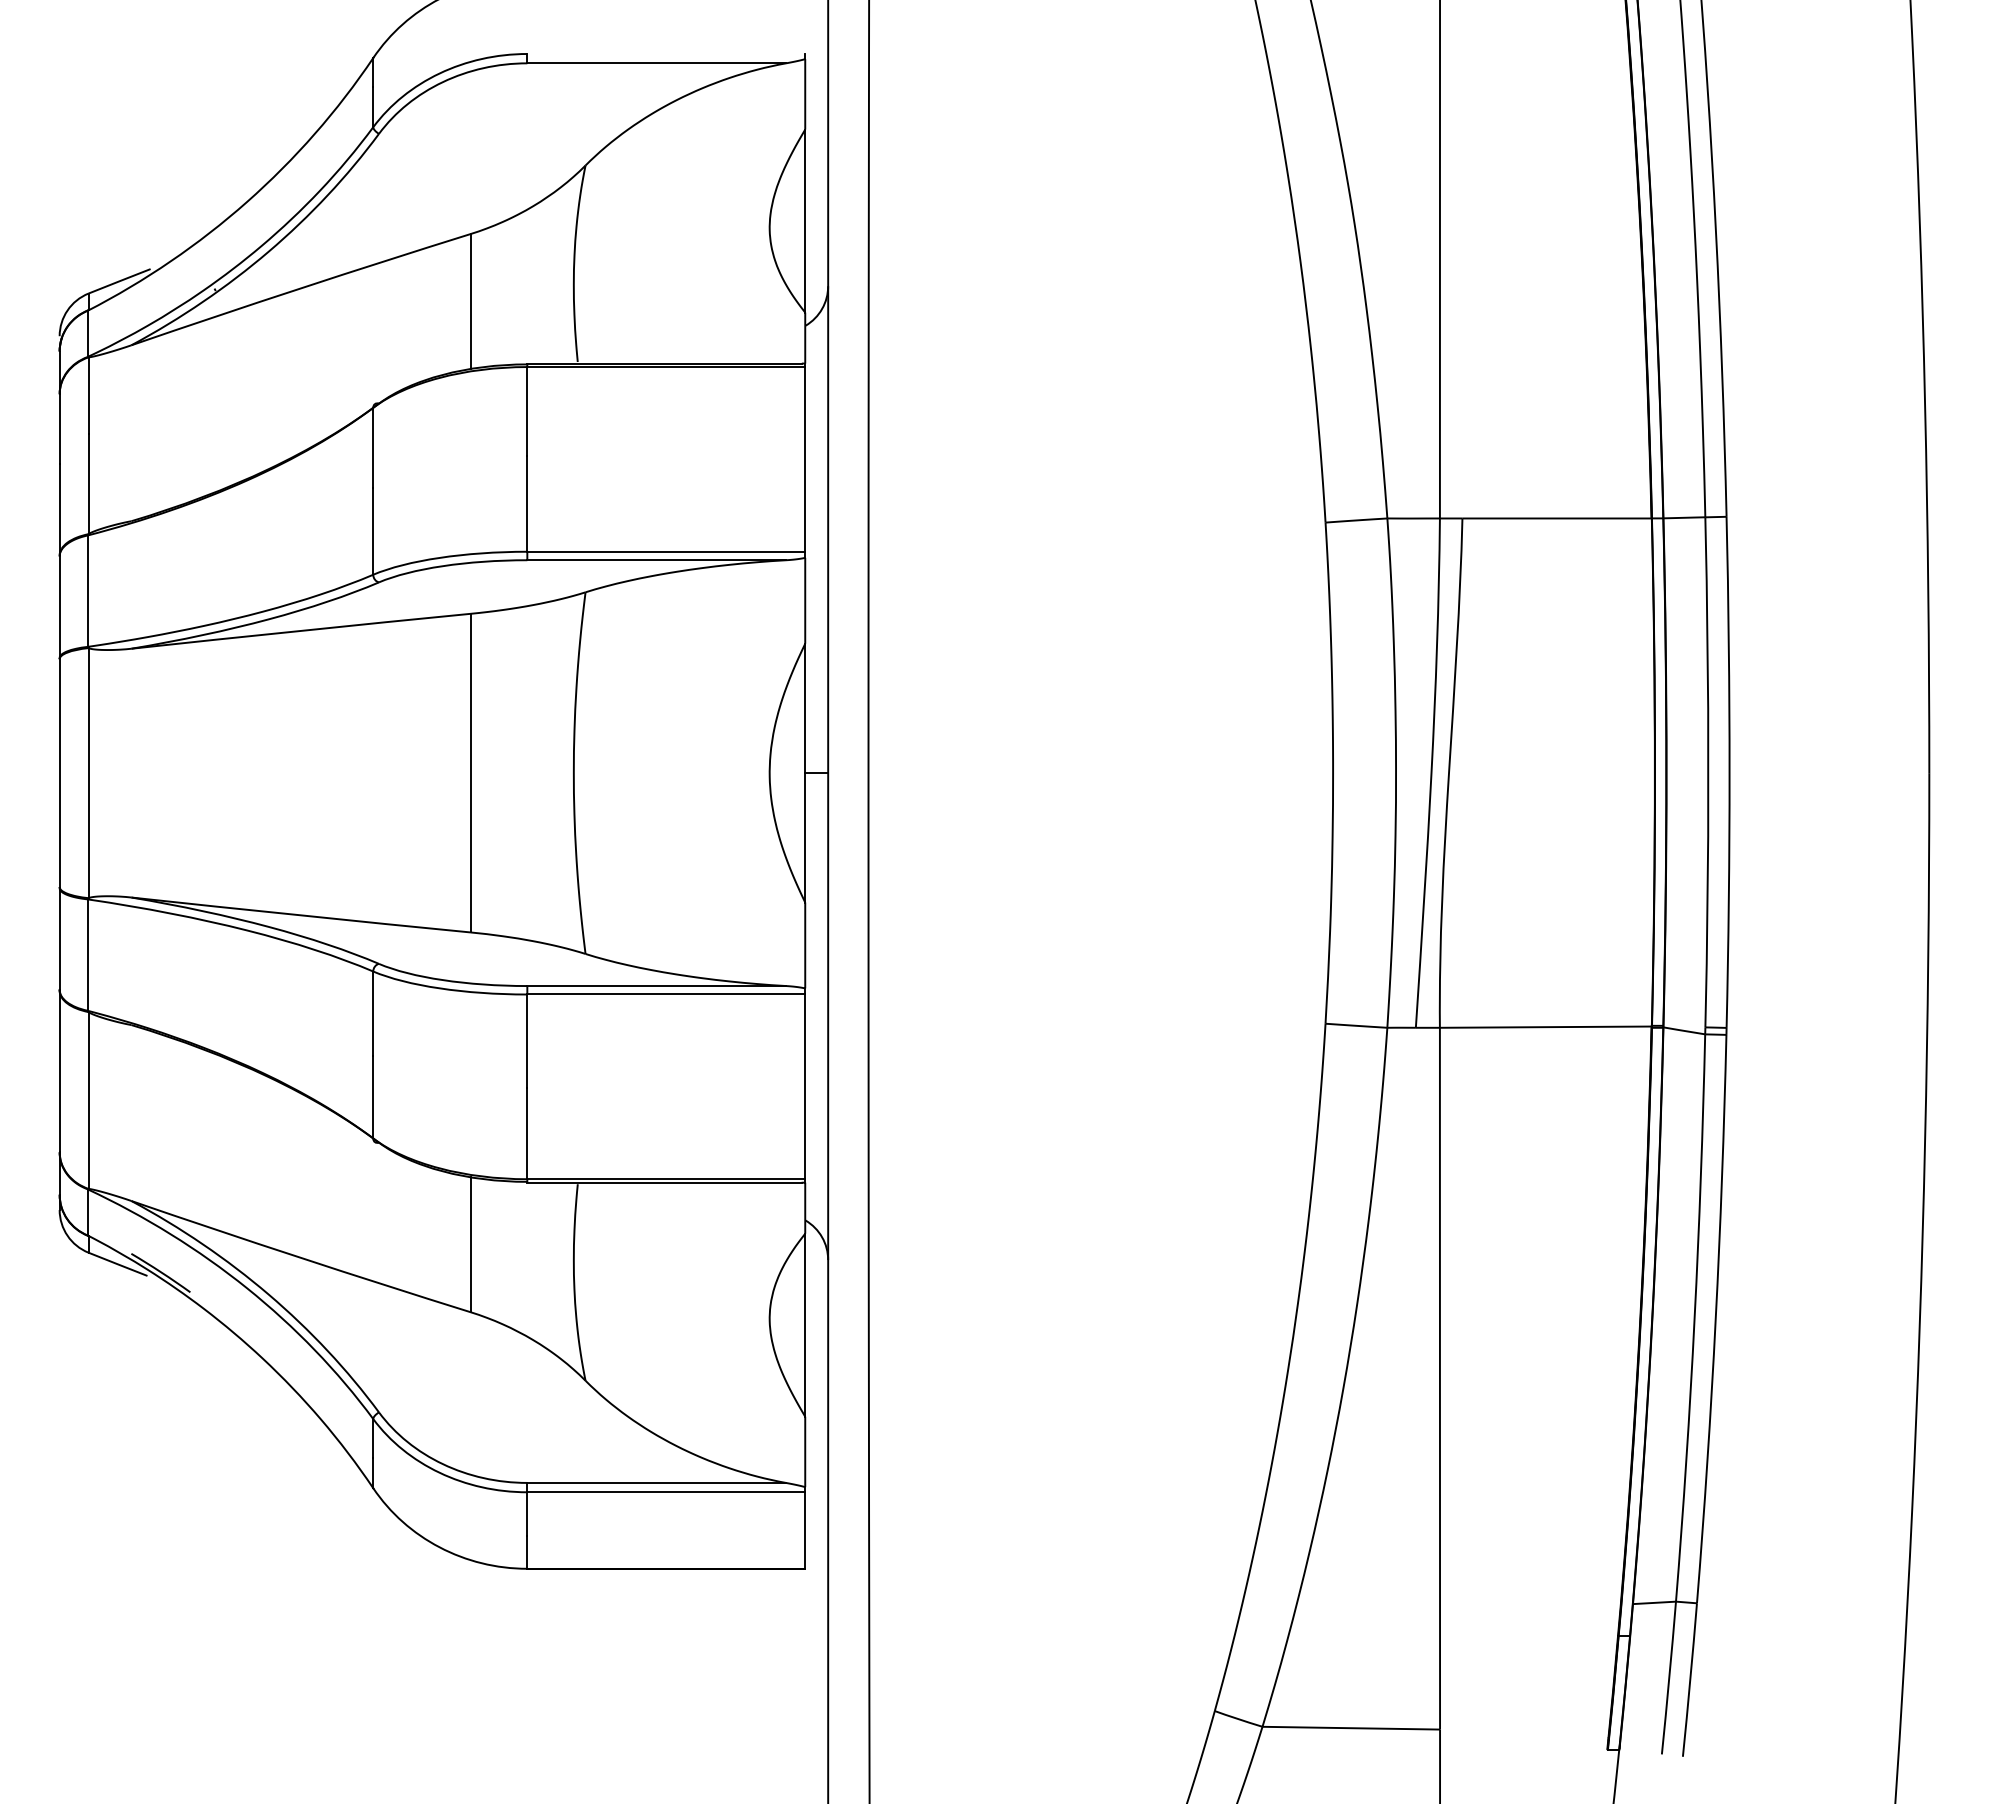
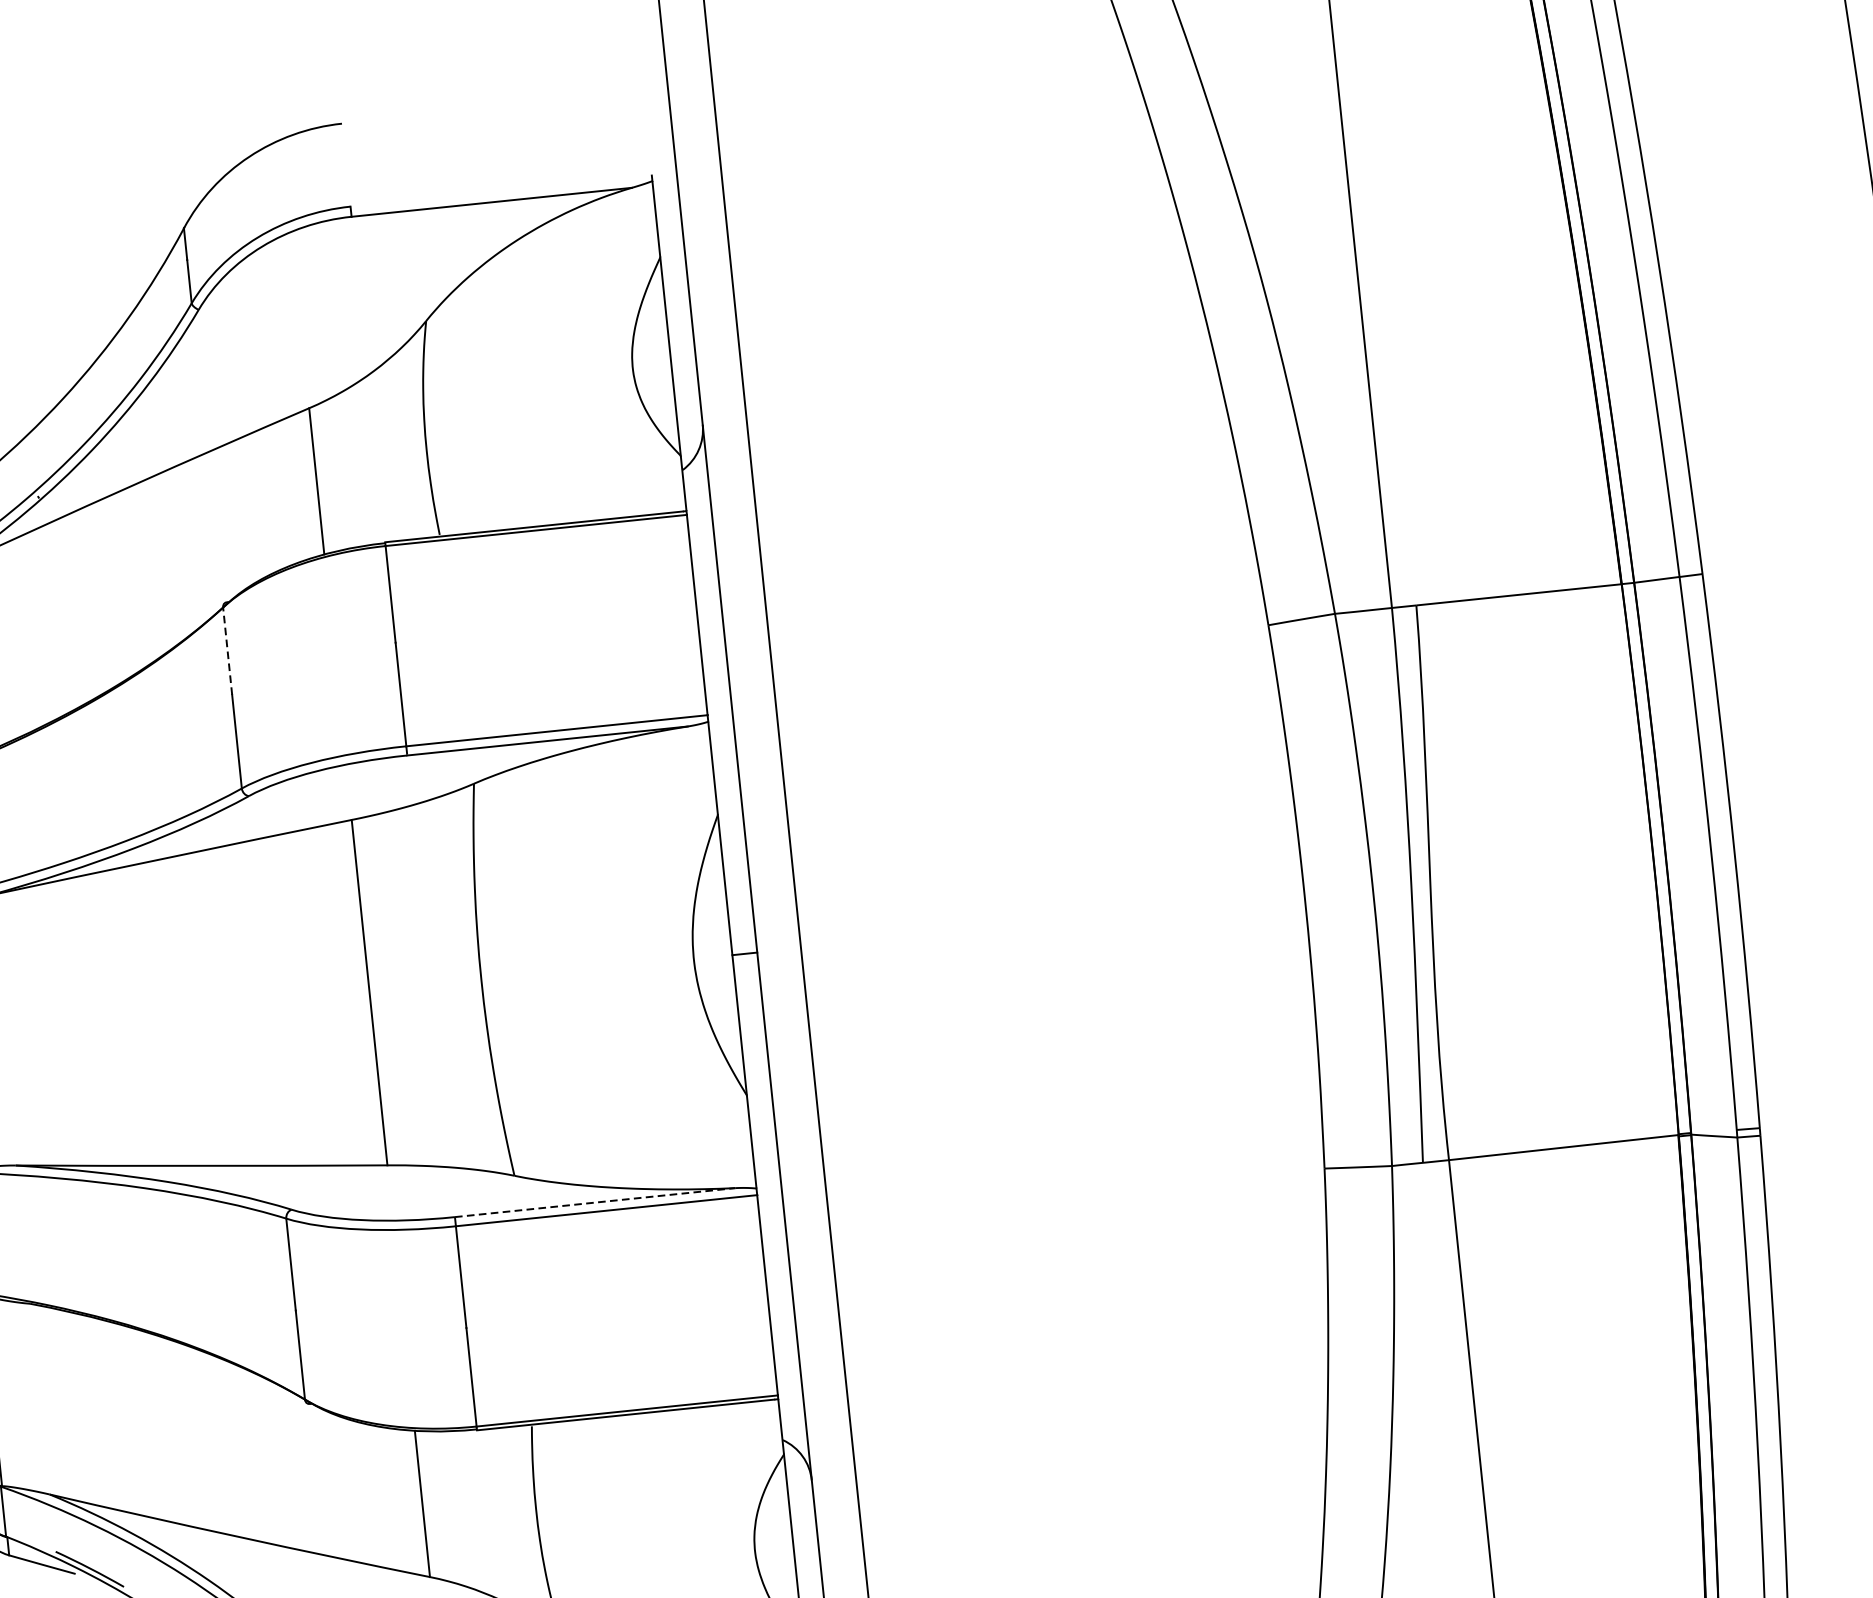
line: (373, 447) -> (227, 650), solid -> dashed
line: (657, 986) -> (596, 1203), solid -> dashed

